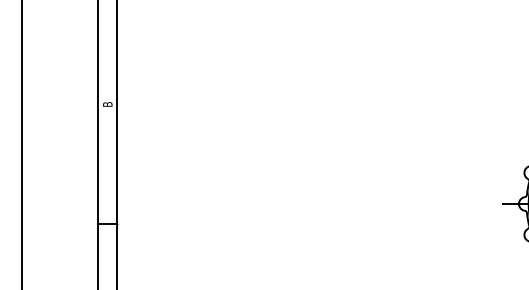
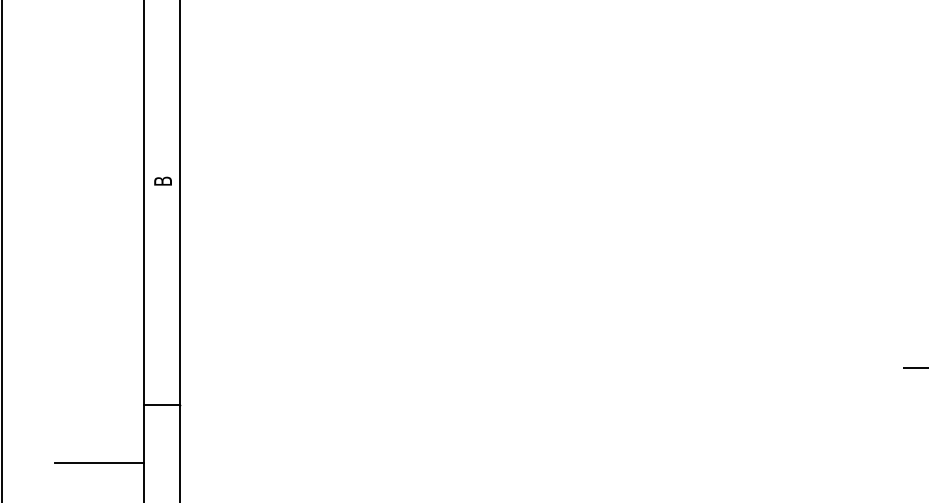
line: (73, 254) -> (98, 462), added

